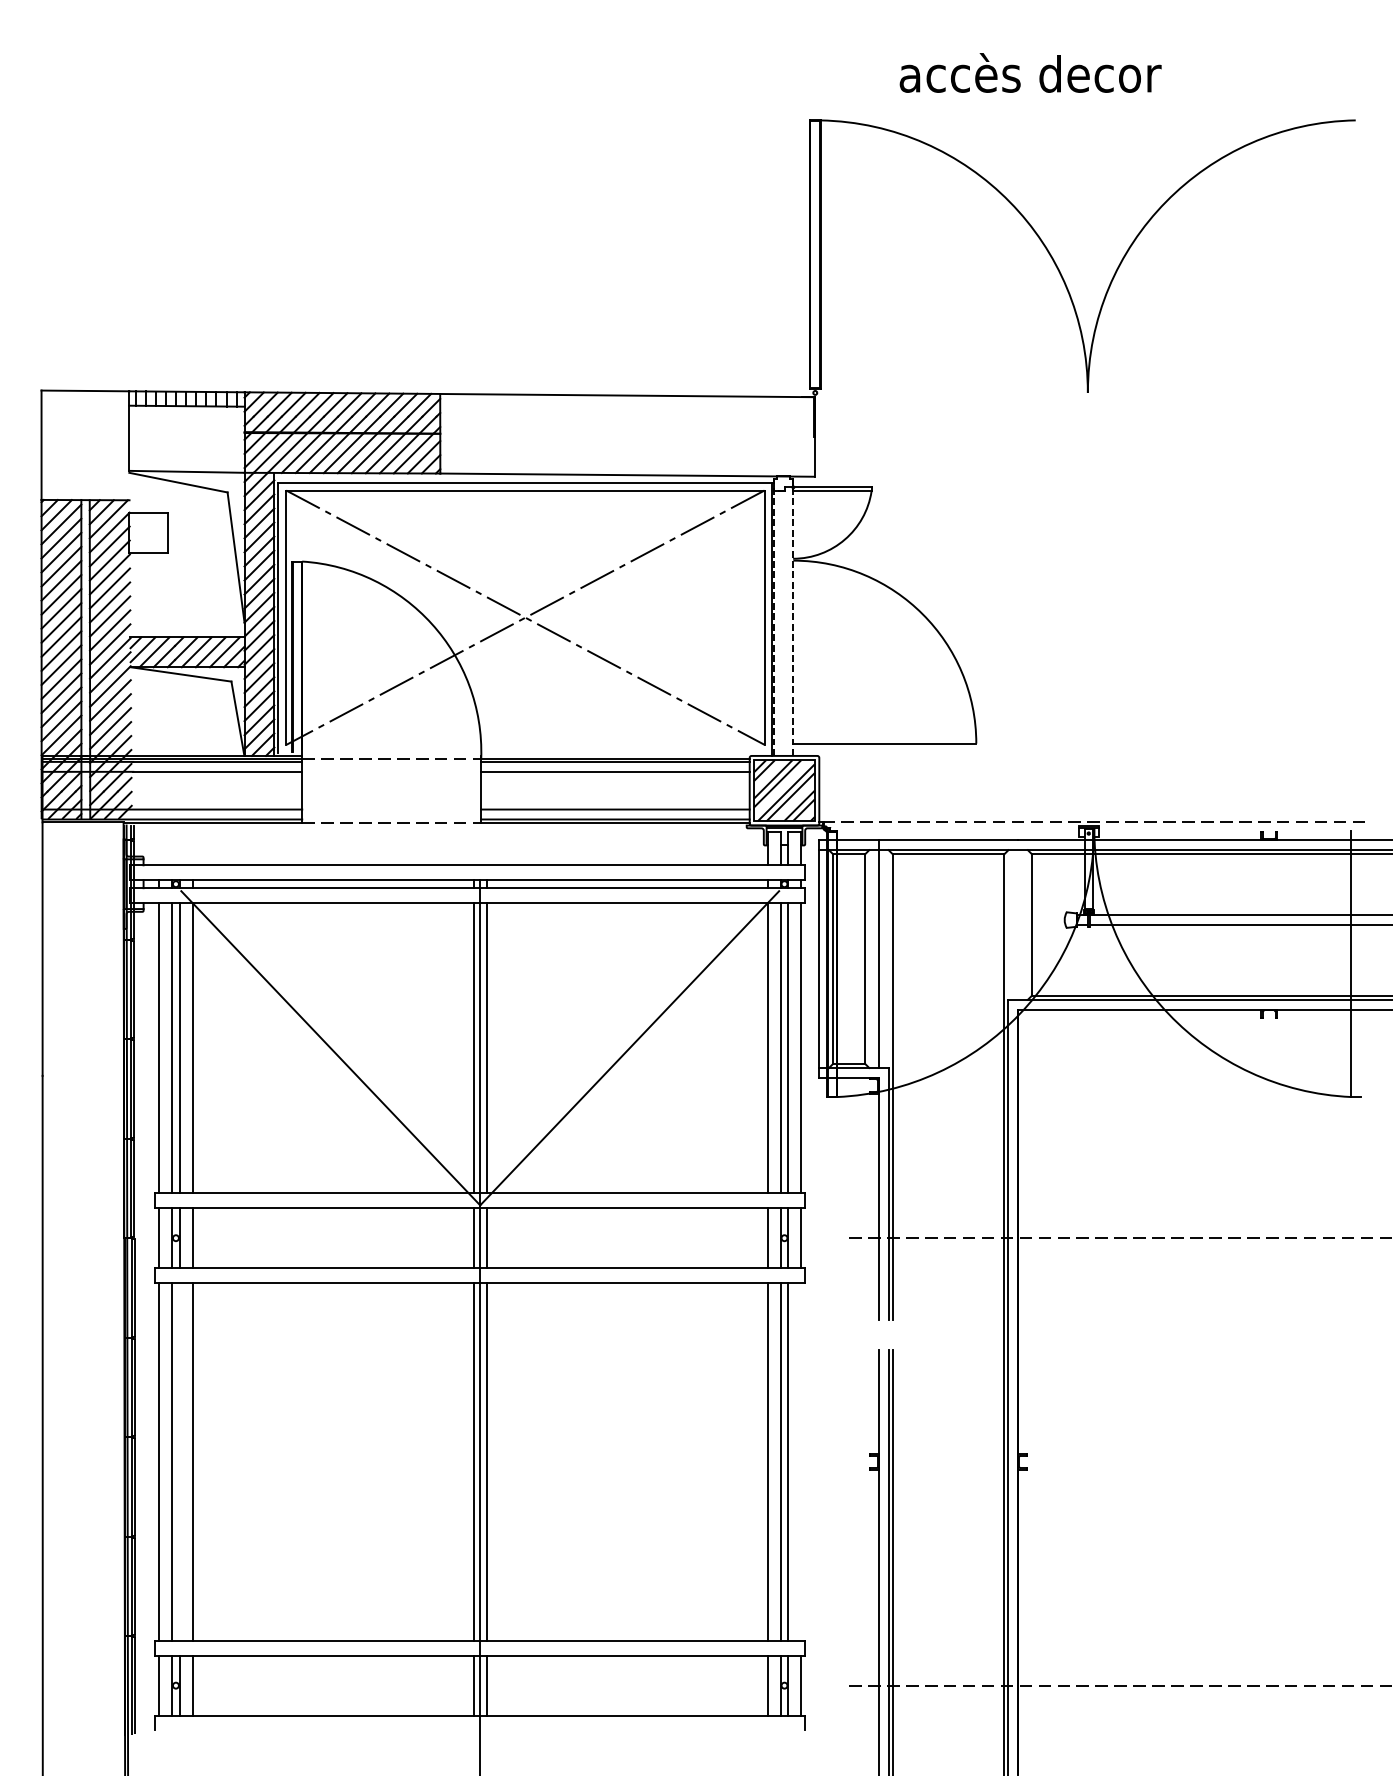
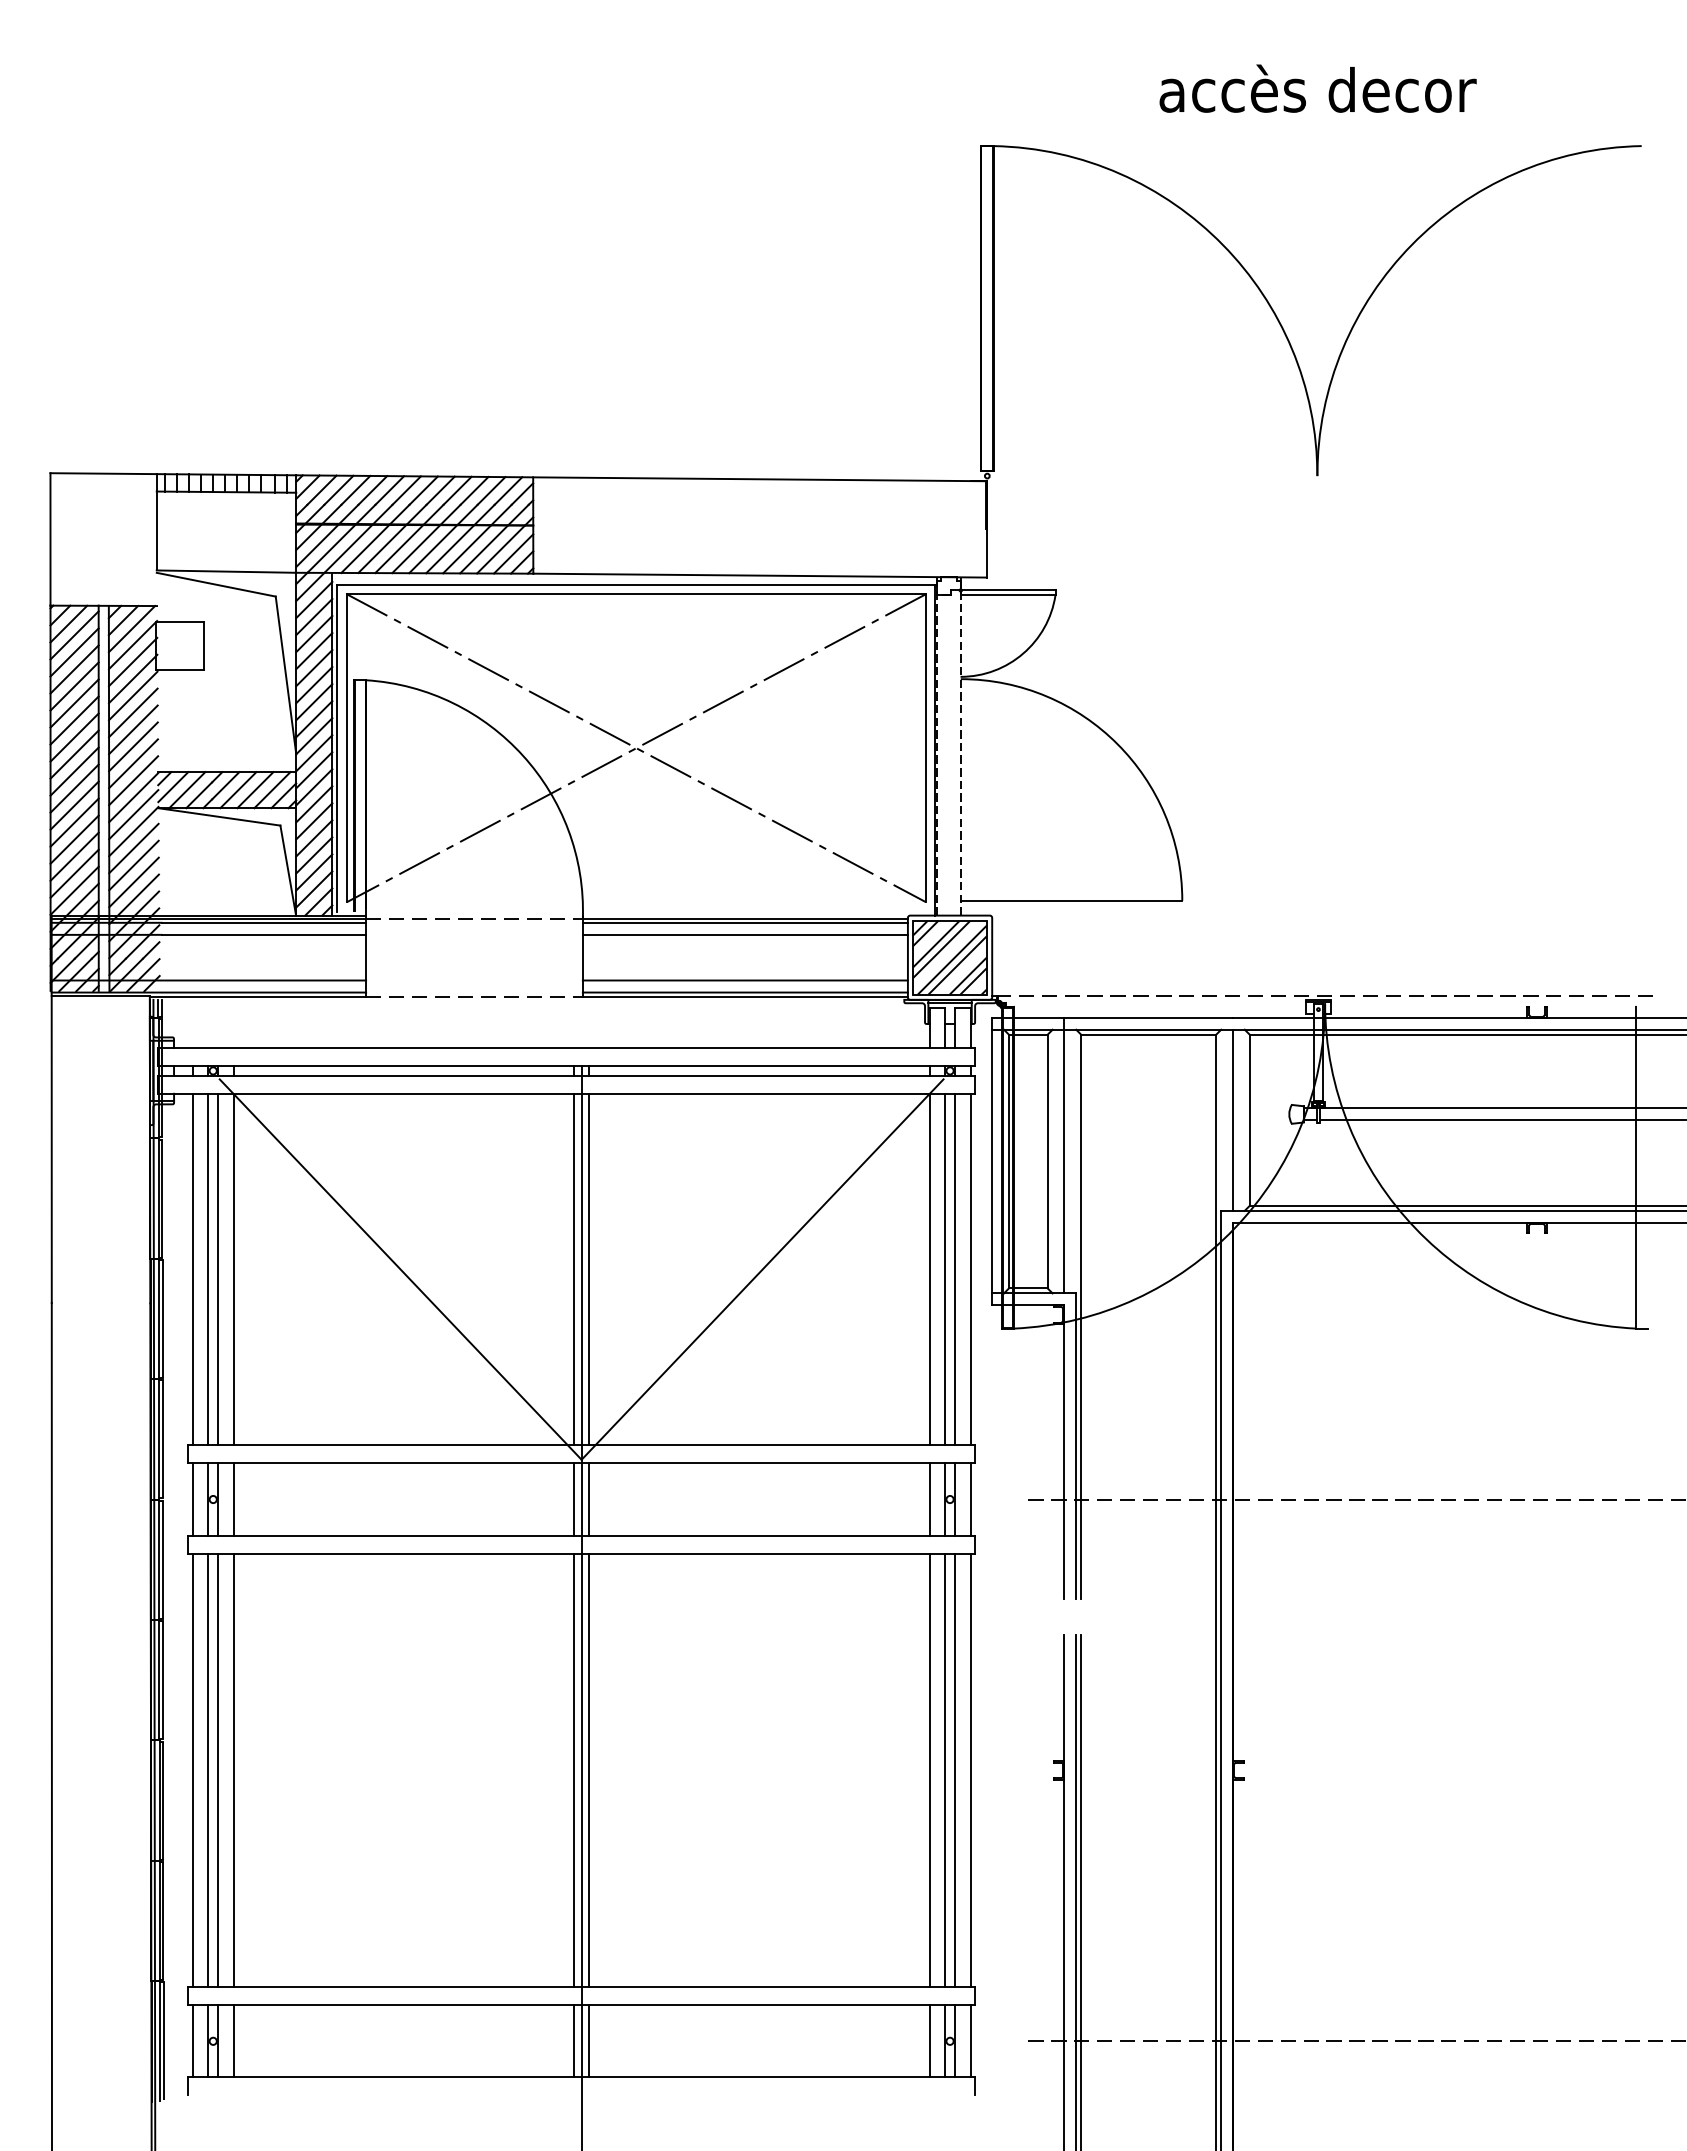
text: (1030, 72) -> (1317, 88), moved
line: (1017, 924) -> (1232, 1119), added
line: (180, 1462) -> (218, 1770), added
line: (801, 1462) -> (970, 1770), added

